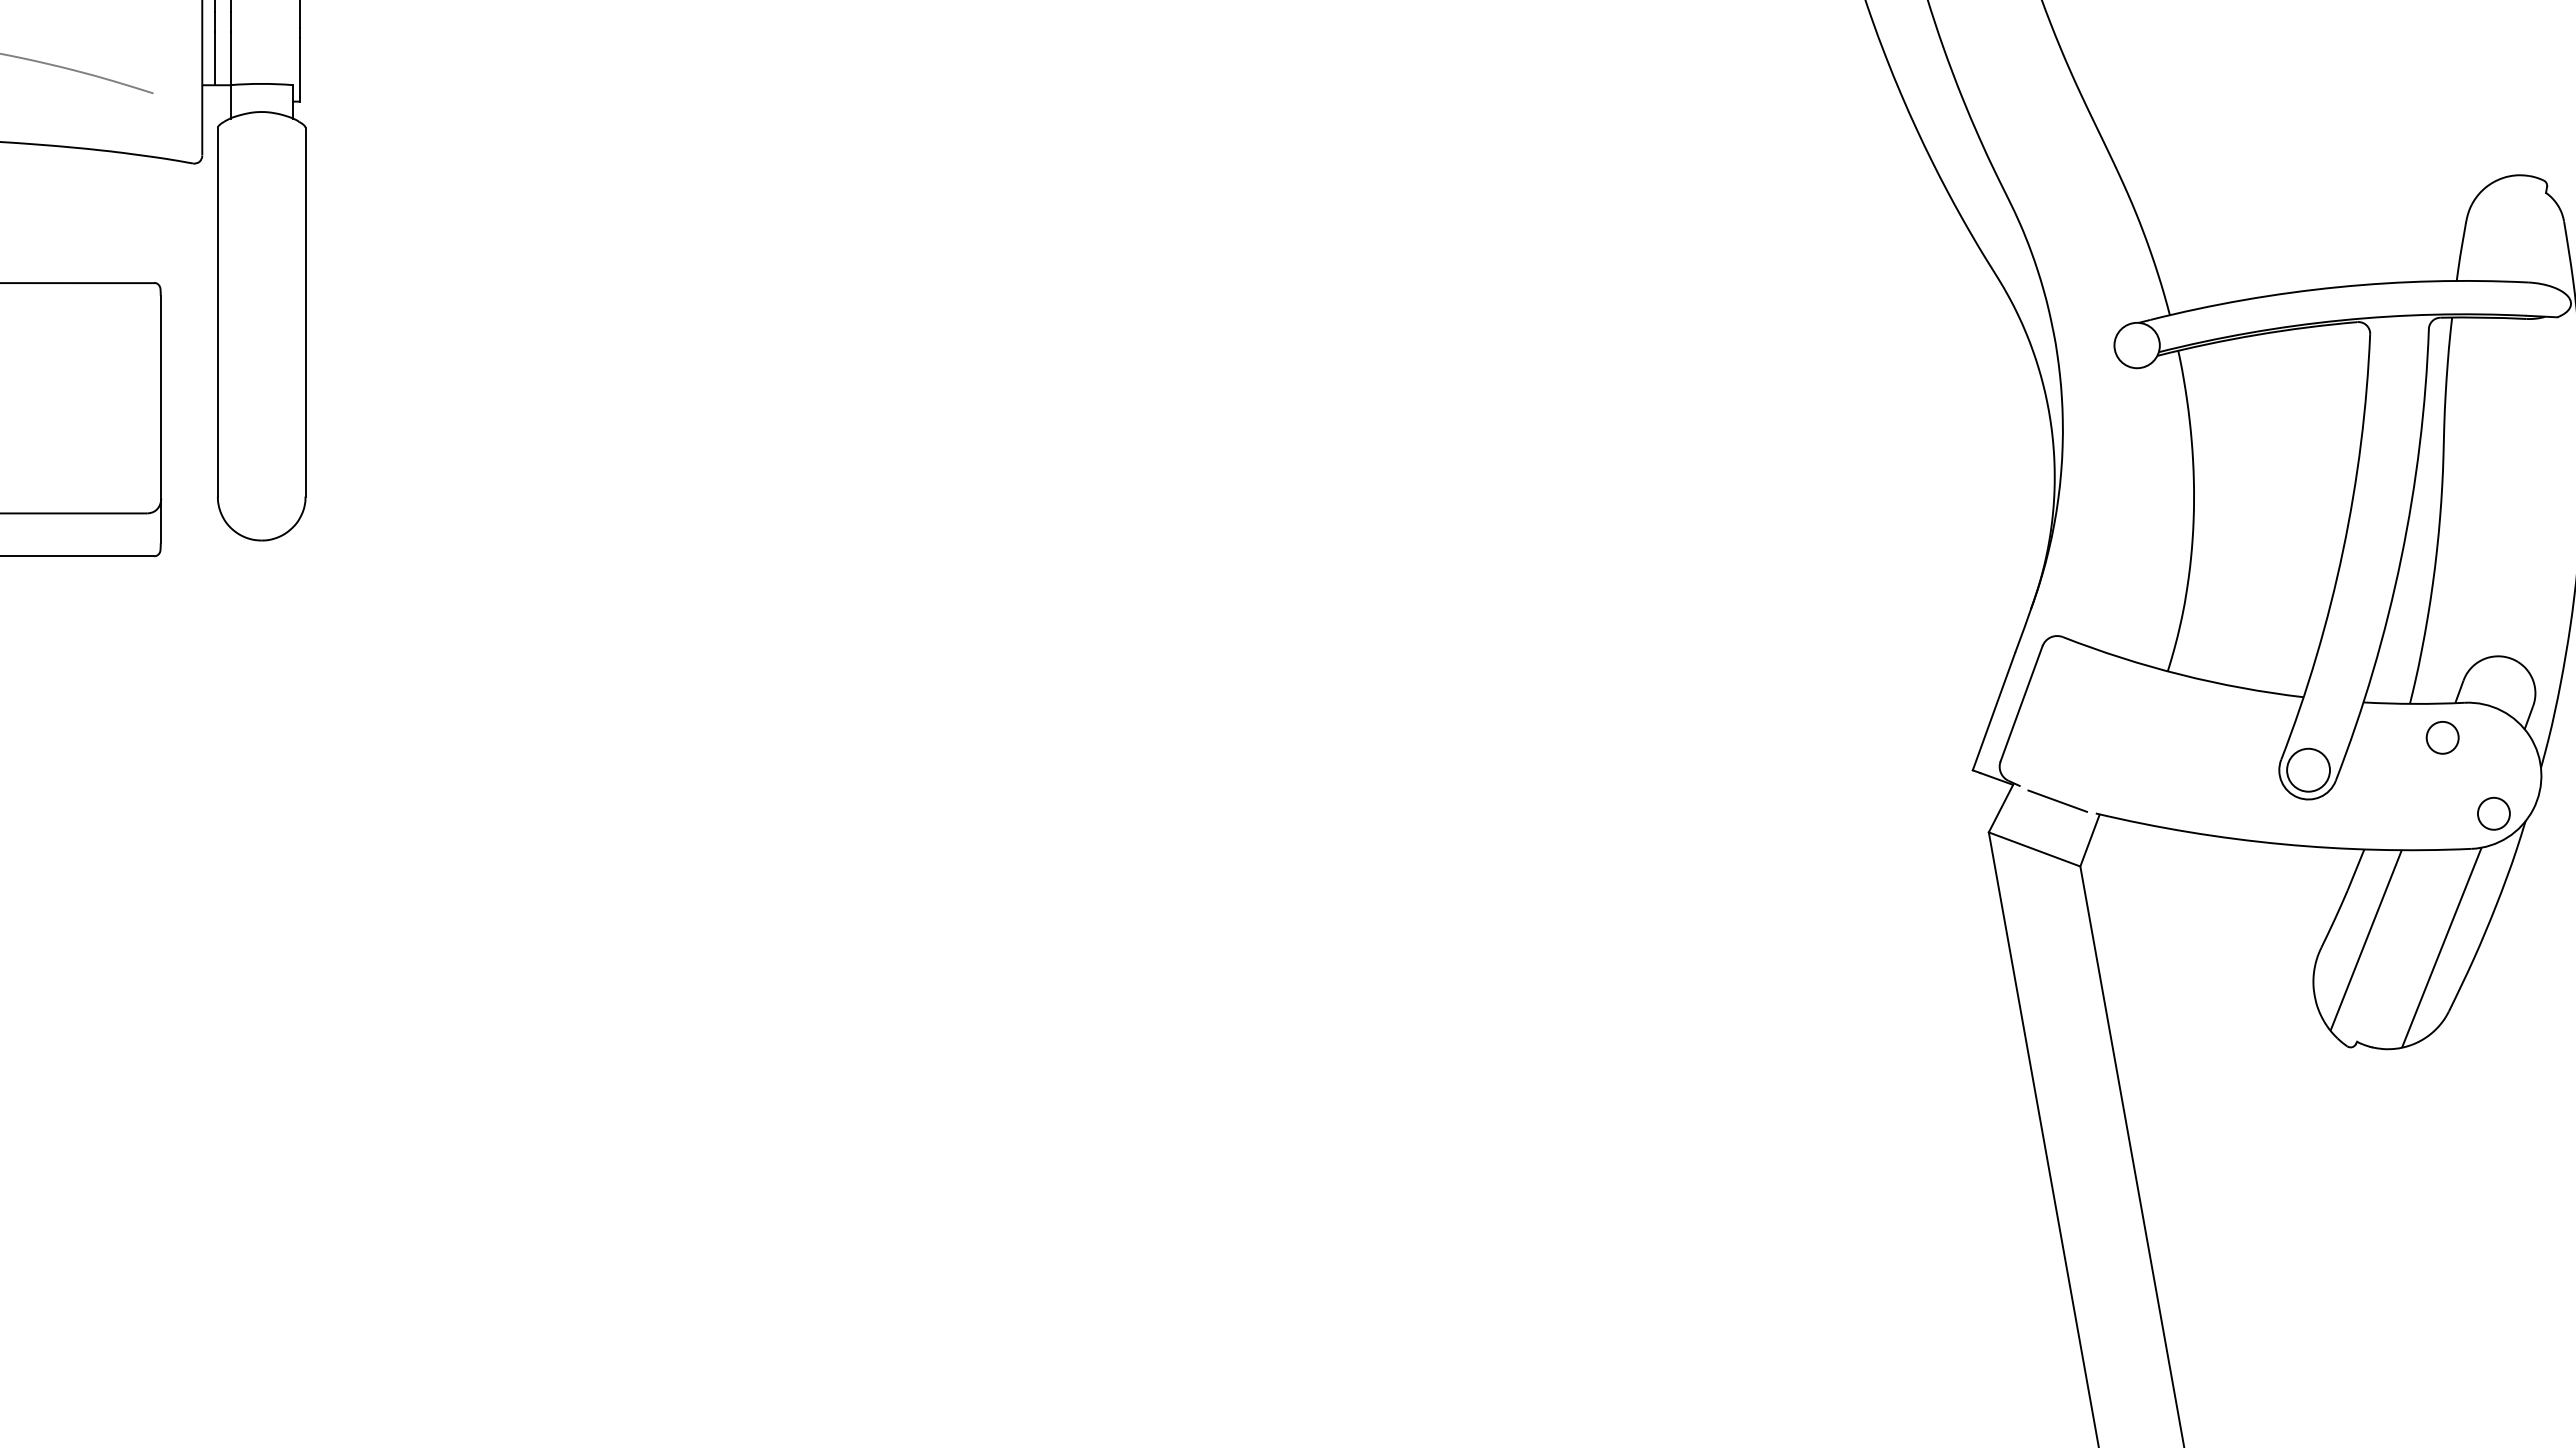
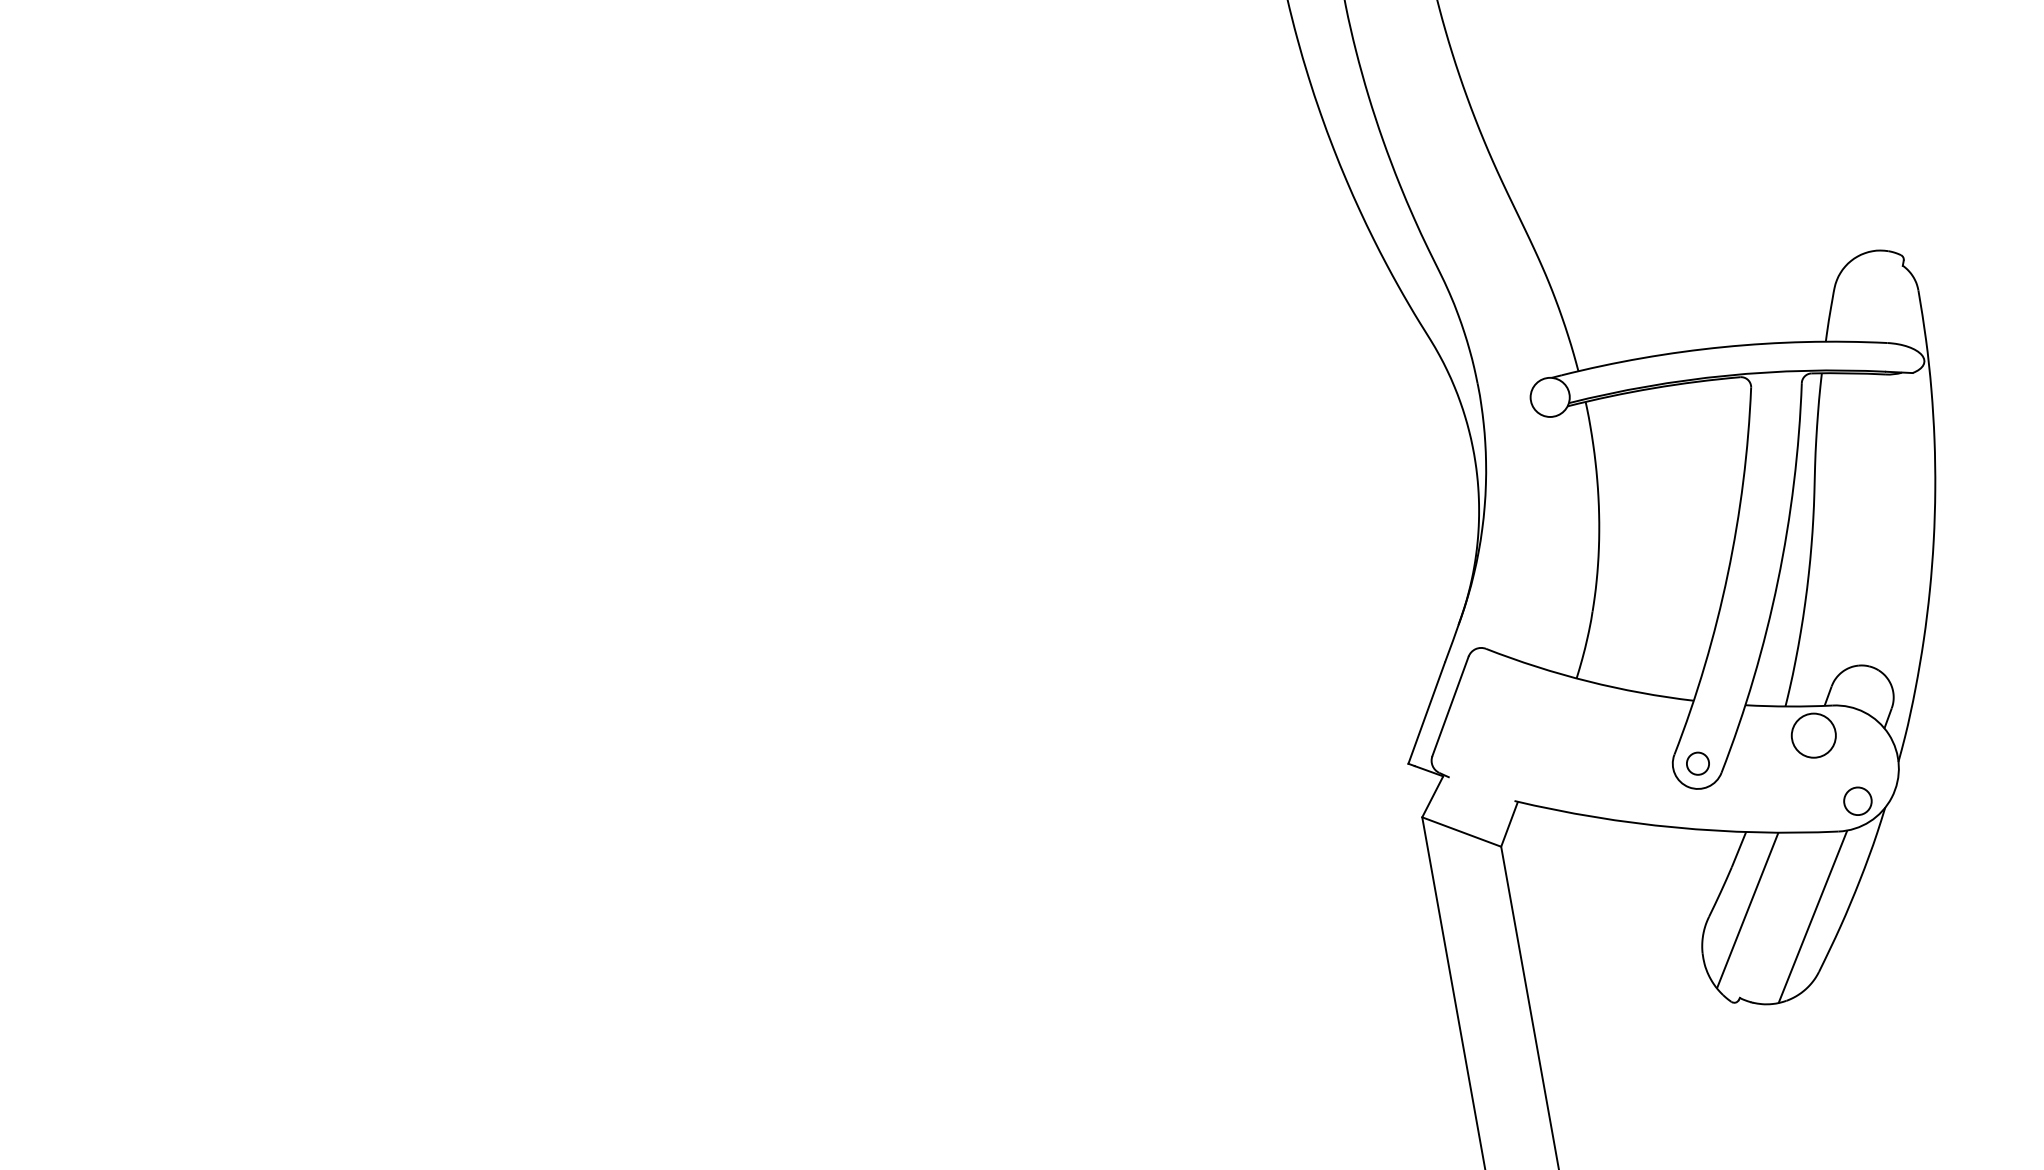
circle: (2442, 737) -> (1813, 735), size x1.6
circle: (2308, 769) -> (1697, 763), size x0.6
line: (2057, 800) -> (1481, 789), removed

